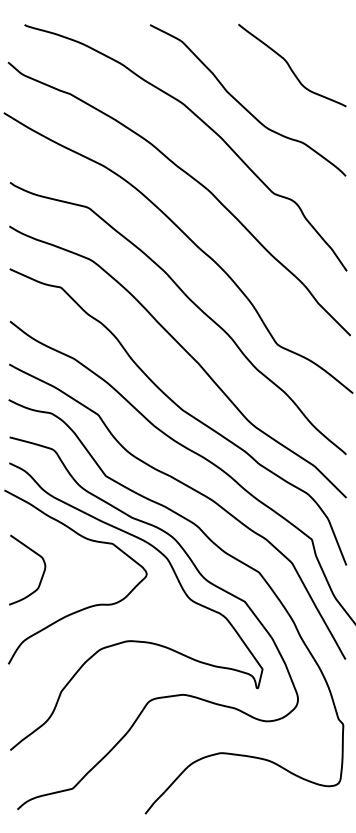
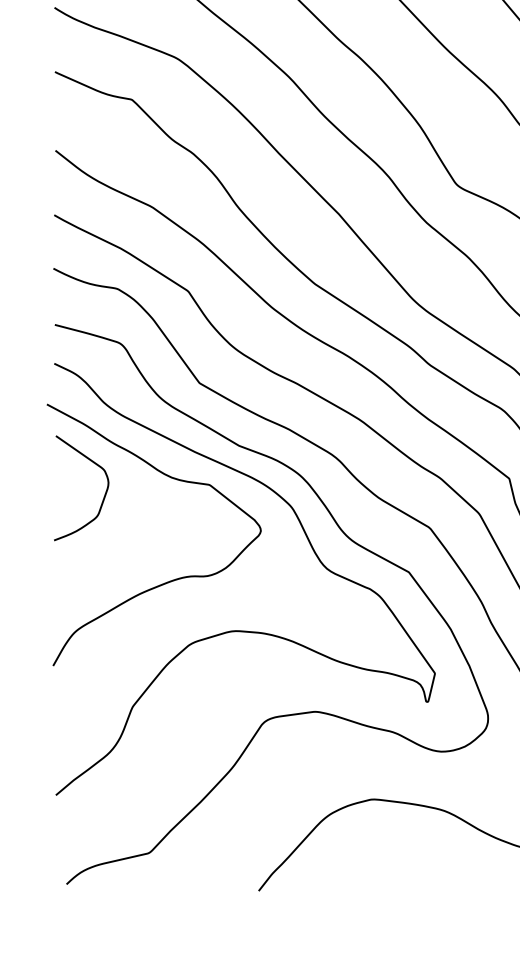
curve: (42, 573) -> (104, 493), moved

